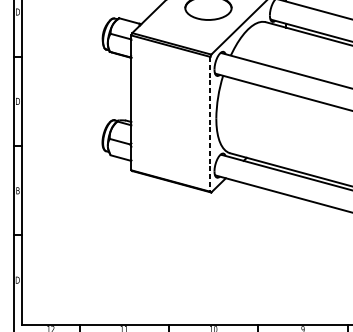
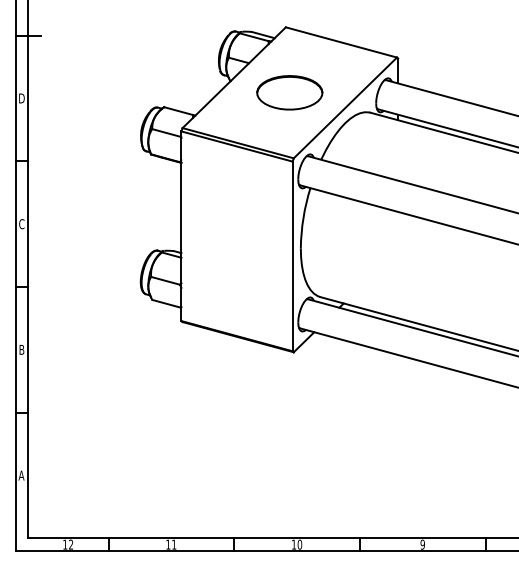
text: (17, 101) -> (21, 224), D -> C
line: (210, 124) -> (292, 256), dashed -> solid
text: (17, 280) -> (21, 475), D -> A

